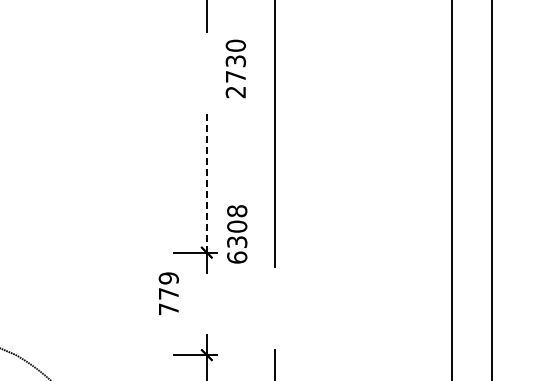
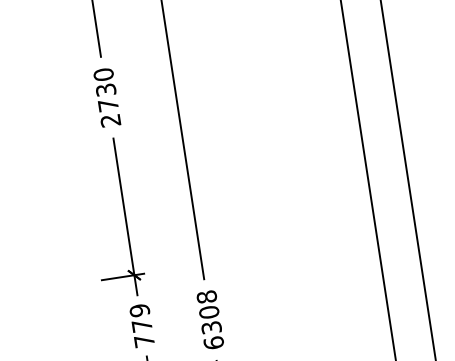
text: (235, 68) -> (106, 97), moved
line: (206, 183) -> (123, 206), dashed -> solid
text: (237, 234) -> (210, 320), moved
text: (168, 293) -> (141, 325), moved

